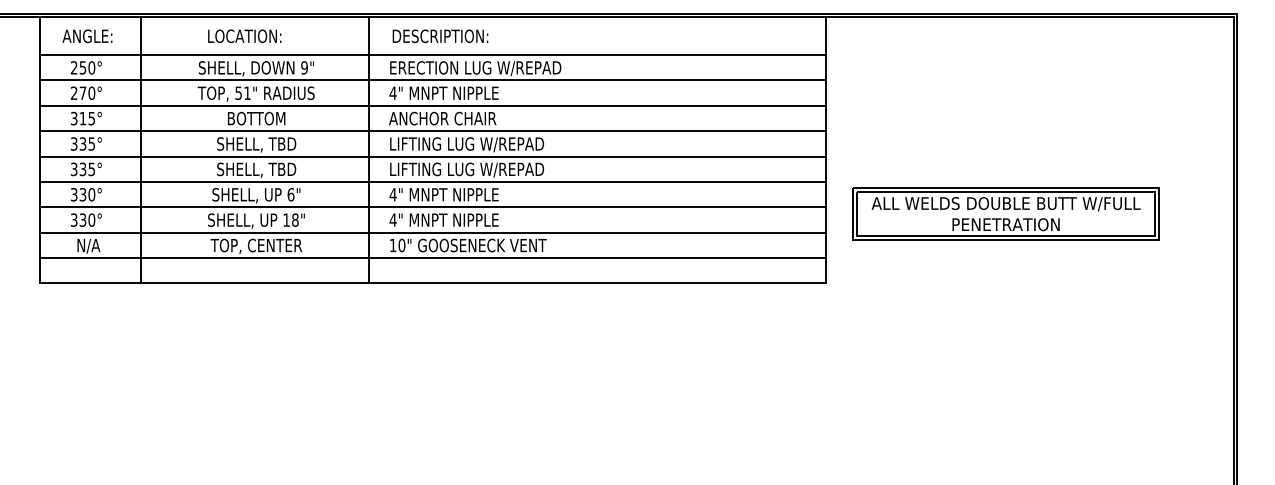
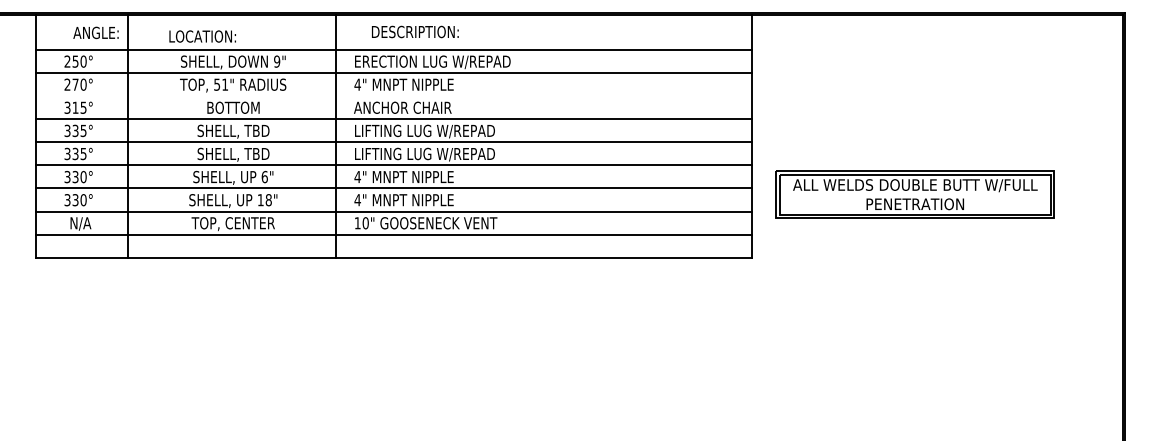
text: (87, 35) -> (96, 32), moved
text: (244, 36) -> (202, 36), moved
text: (440, 36) -> (415, 32), moved
line: (432, 105) -> (393, 95), removed

